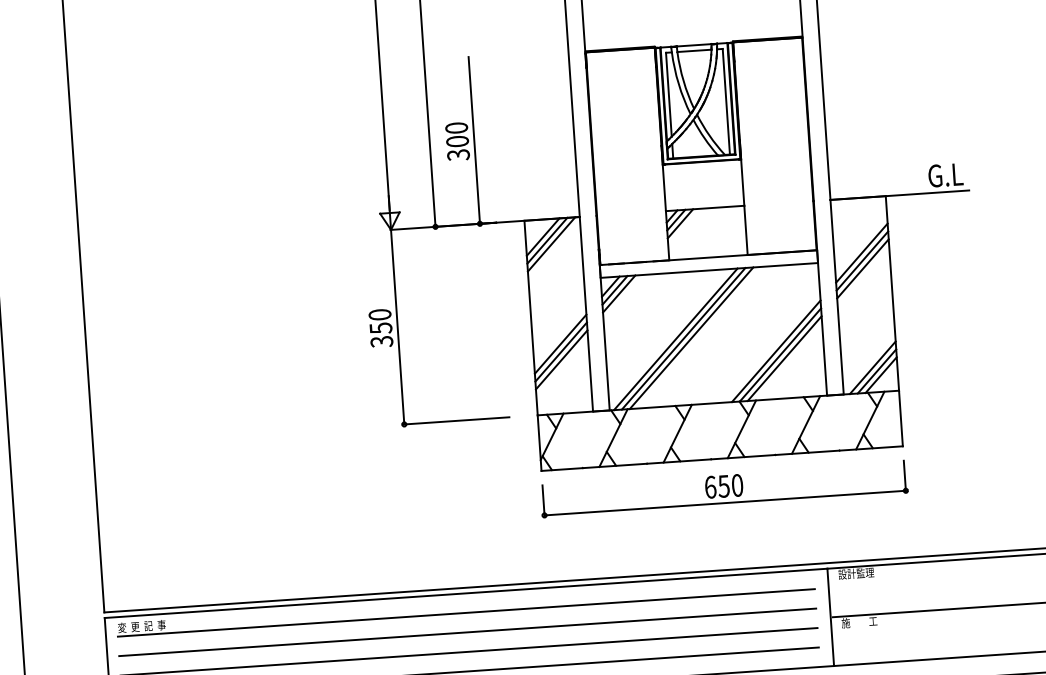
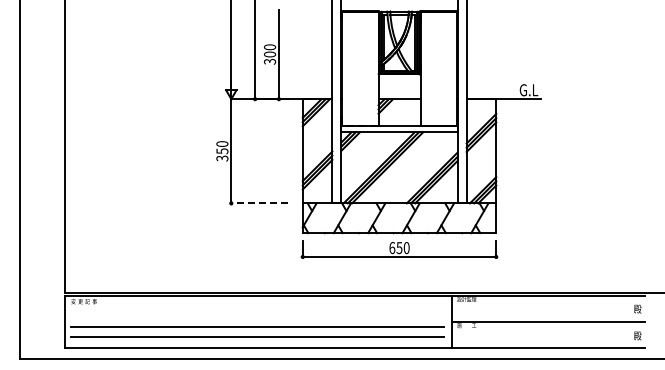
line: (455, 421) -> (258, 203), solid -> dashed
line: (466, 613) -> (257, 306), removed
line: (467, 632) -> (257, 316), removed

